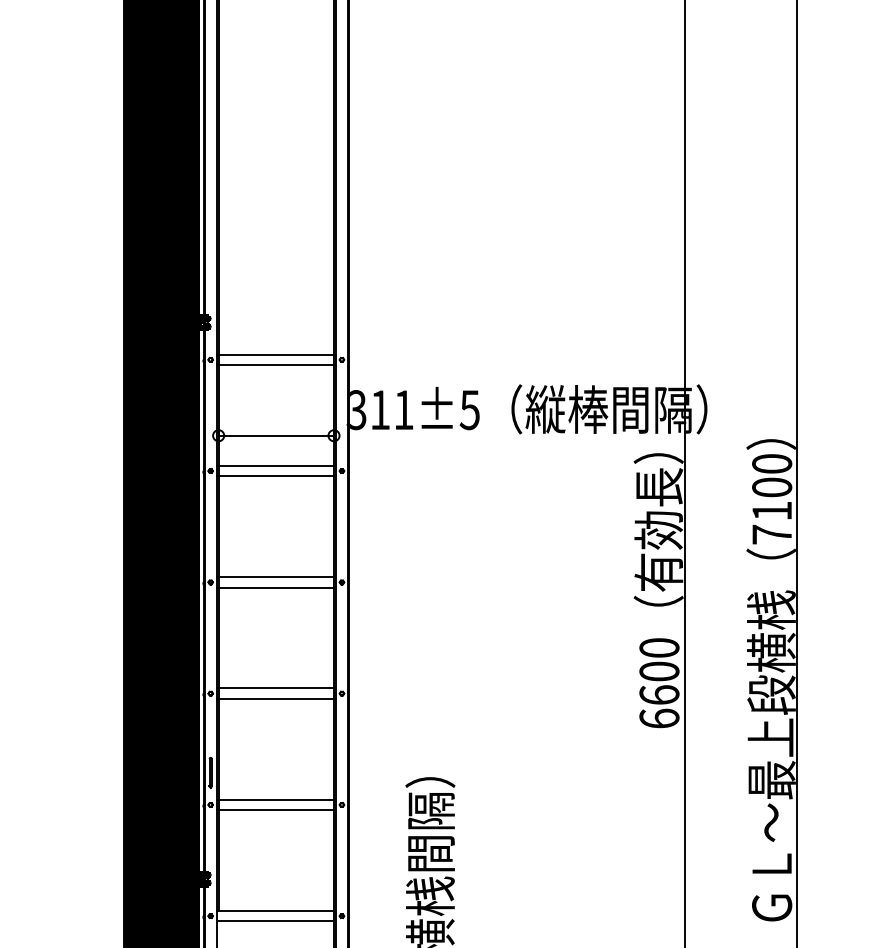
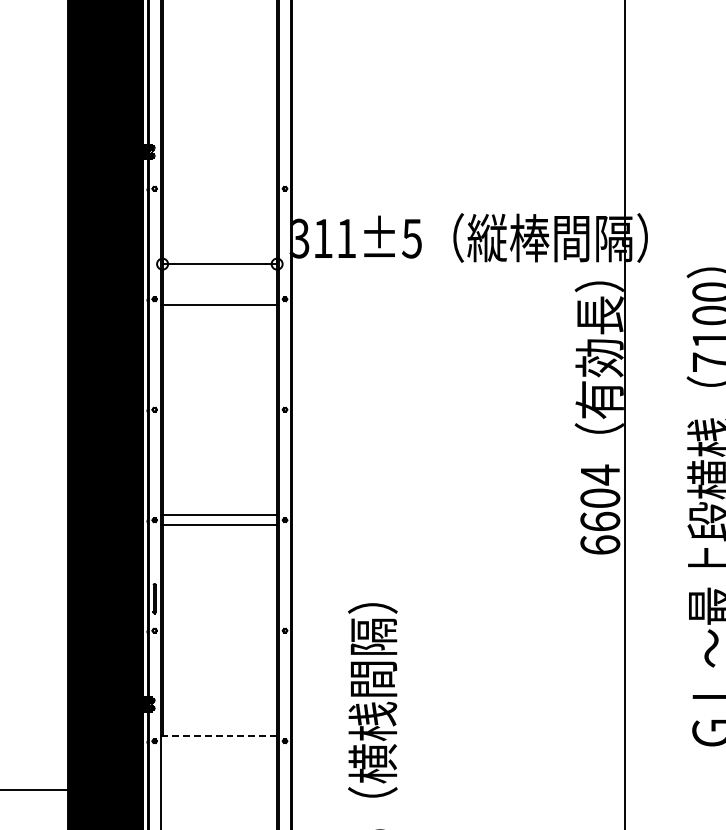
line: (275, 354) -> (219, 183), removed
line: (275, 365) -> (219, 194), removed
line: (275, 465) -> (219, 293), removed
line: (275, 577) -> (219, 404), removed
line: (275, 587) -> (219, 414), removed
text: (659, 647) -> (600, 474), 6600 -> 6604
line: (275, 799) -> (219, 625), removed
line: (275, 810) -> (219, 636), removed
line: (275, 910) -> (219, 735), solid -> dashed
line: (275, 921) -> (219, 746), removed

